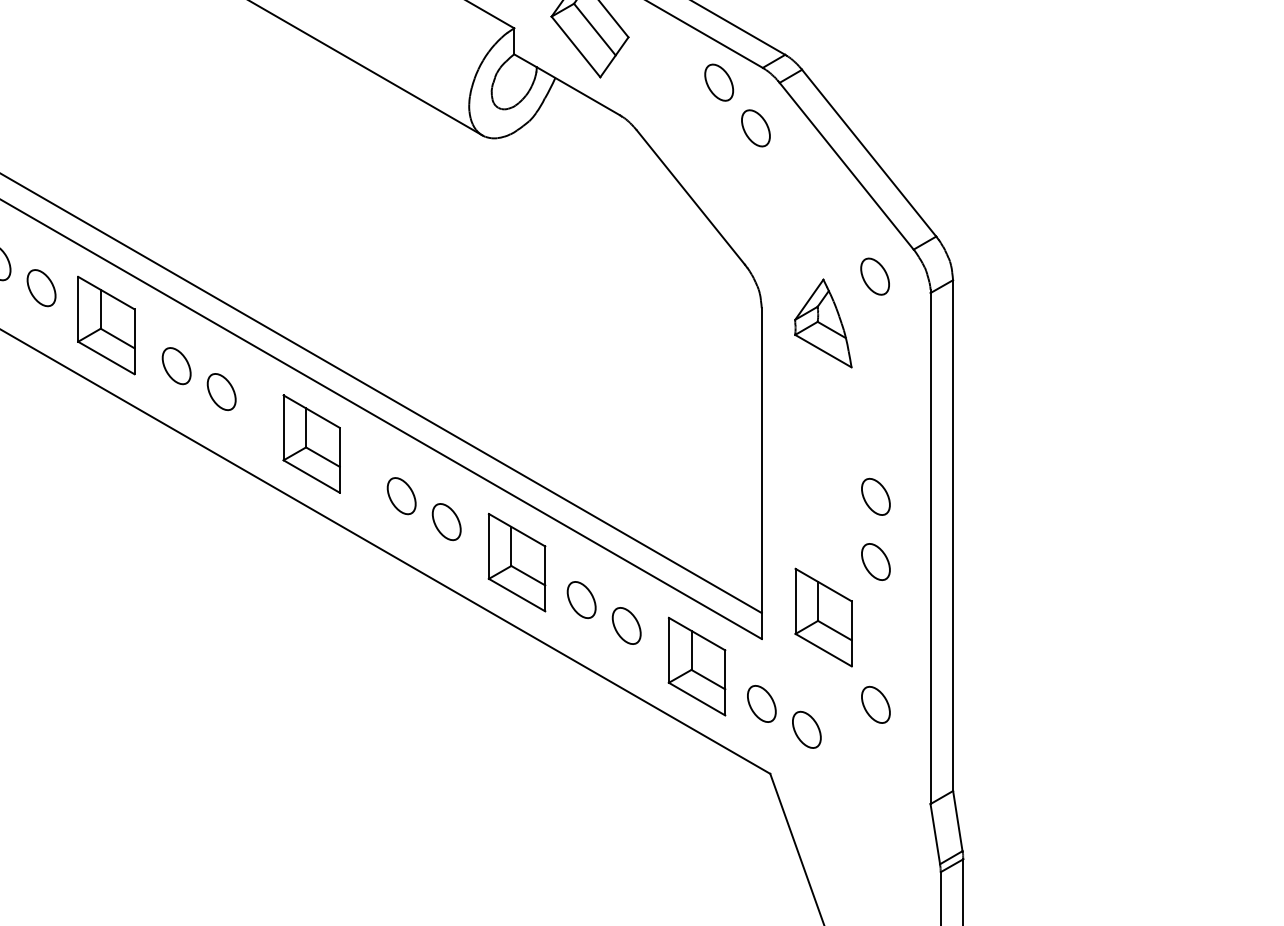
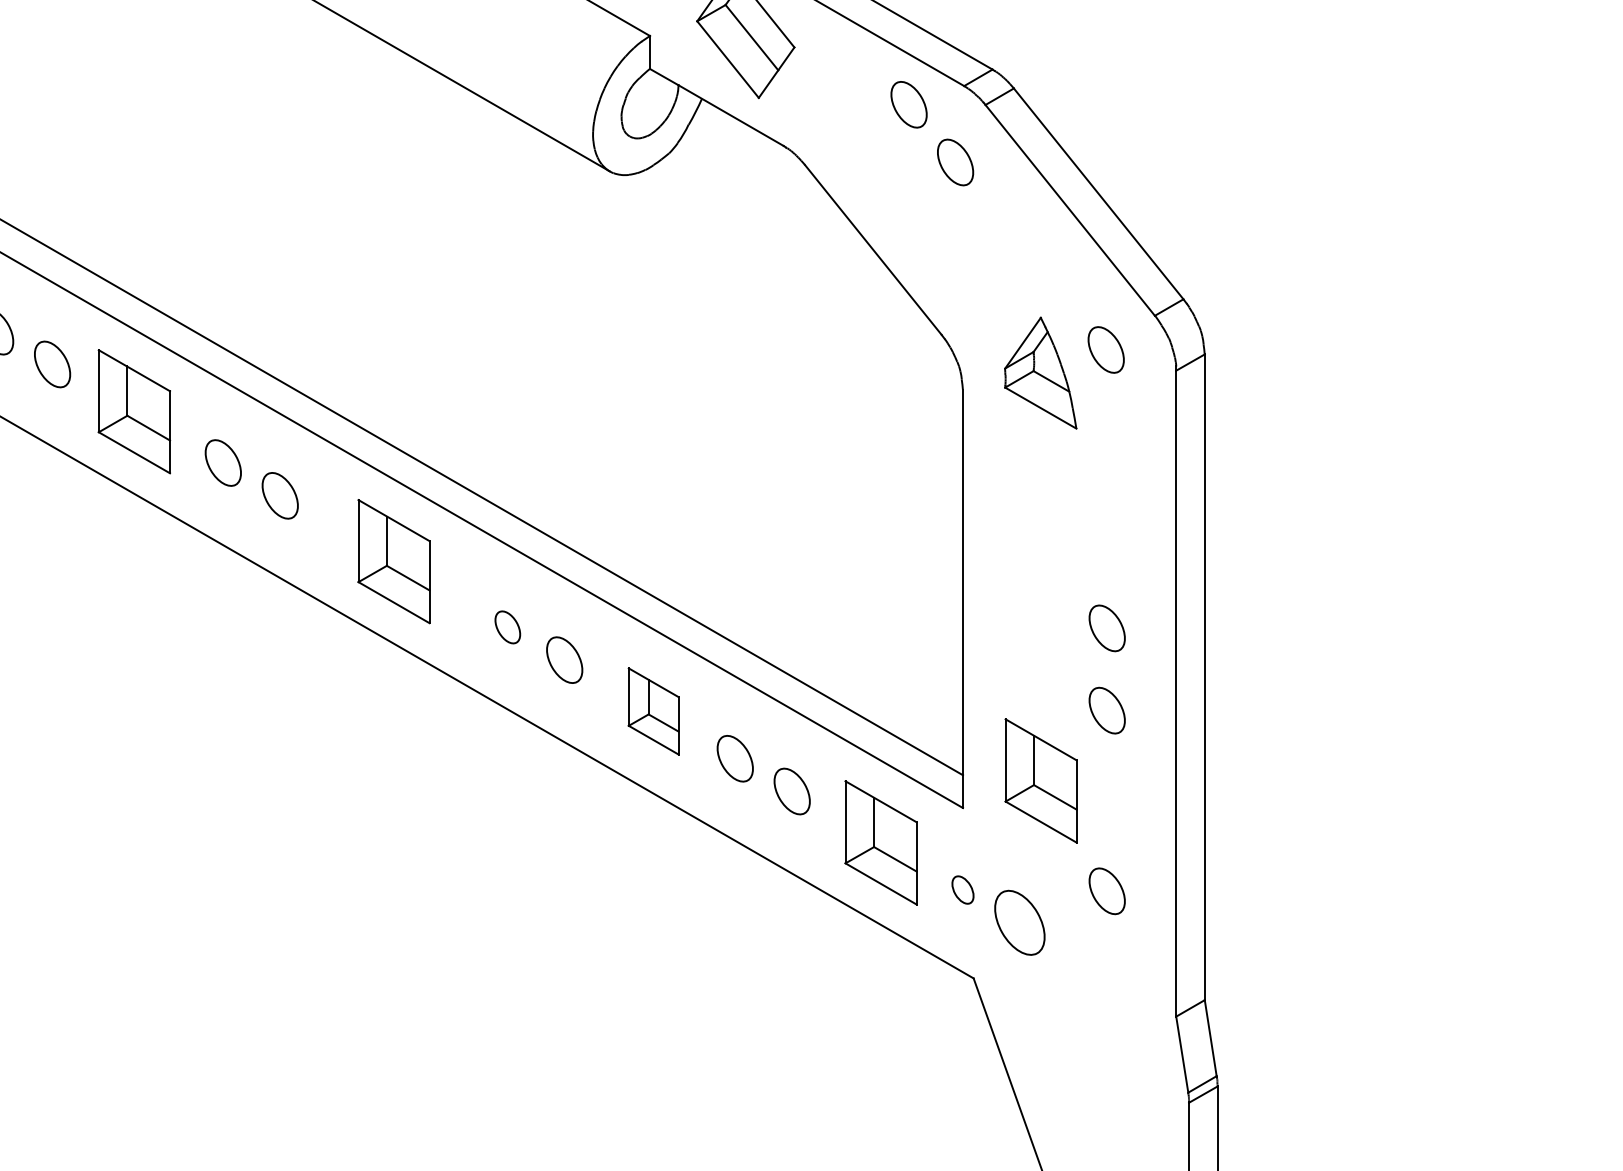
part: (823, 322) -> (1040, 372), moved
part: (401, 496) -> (507, 627), size x0.7
part: (517, 562) -> (653, 711), size x0.7
part: (761, 703) -> (962, 889), size x0.6
part: (806, 729) -> (1019, 922), size x1.4

